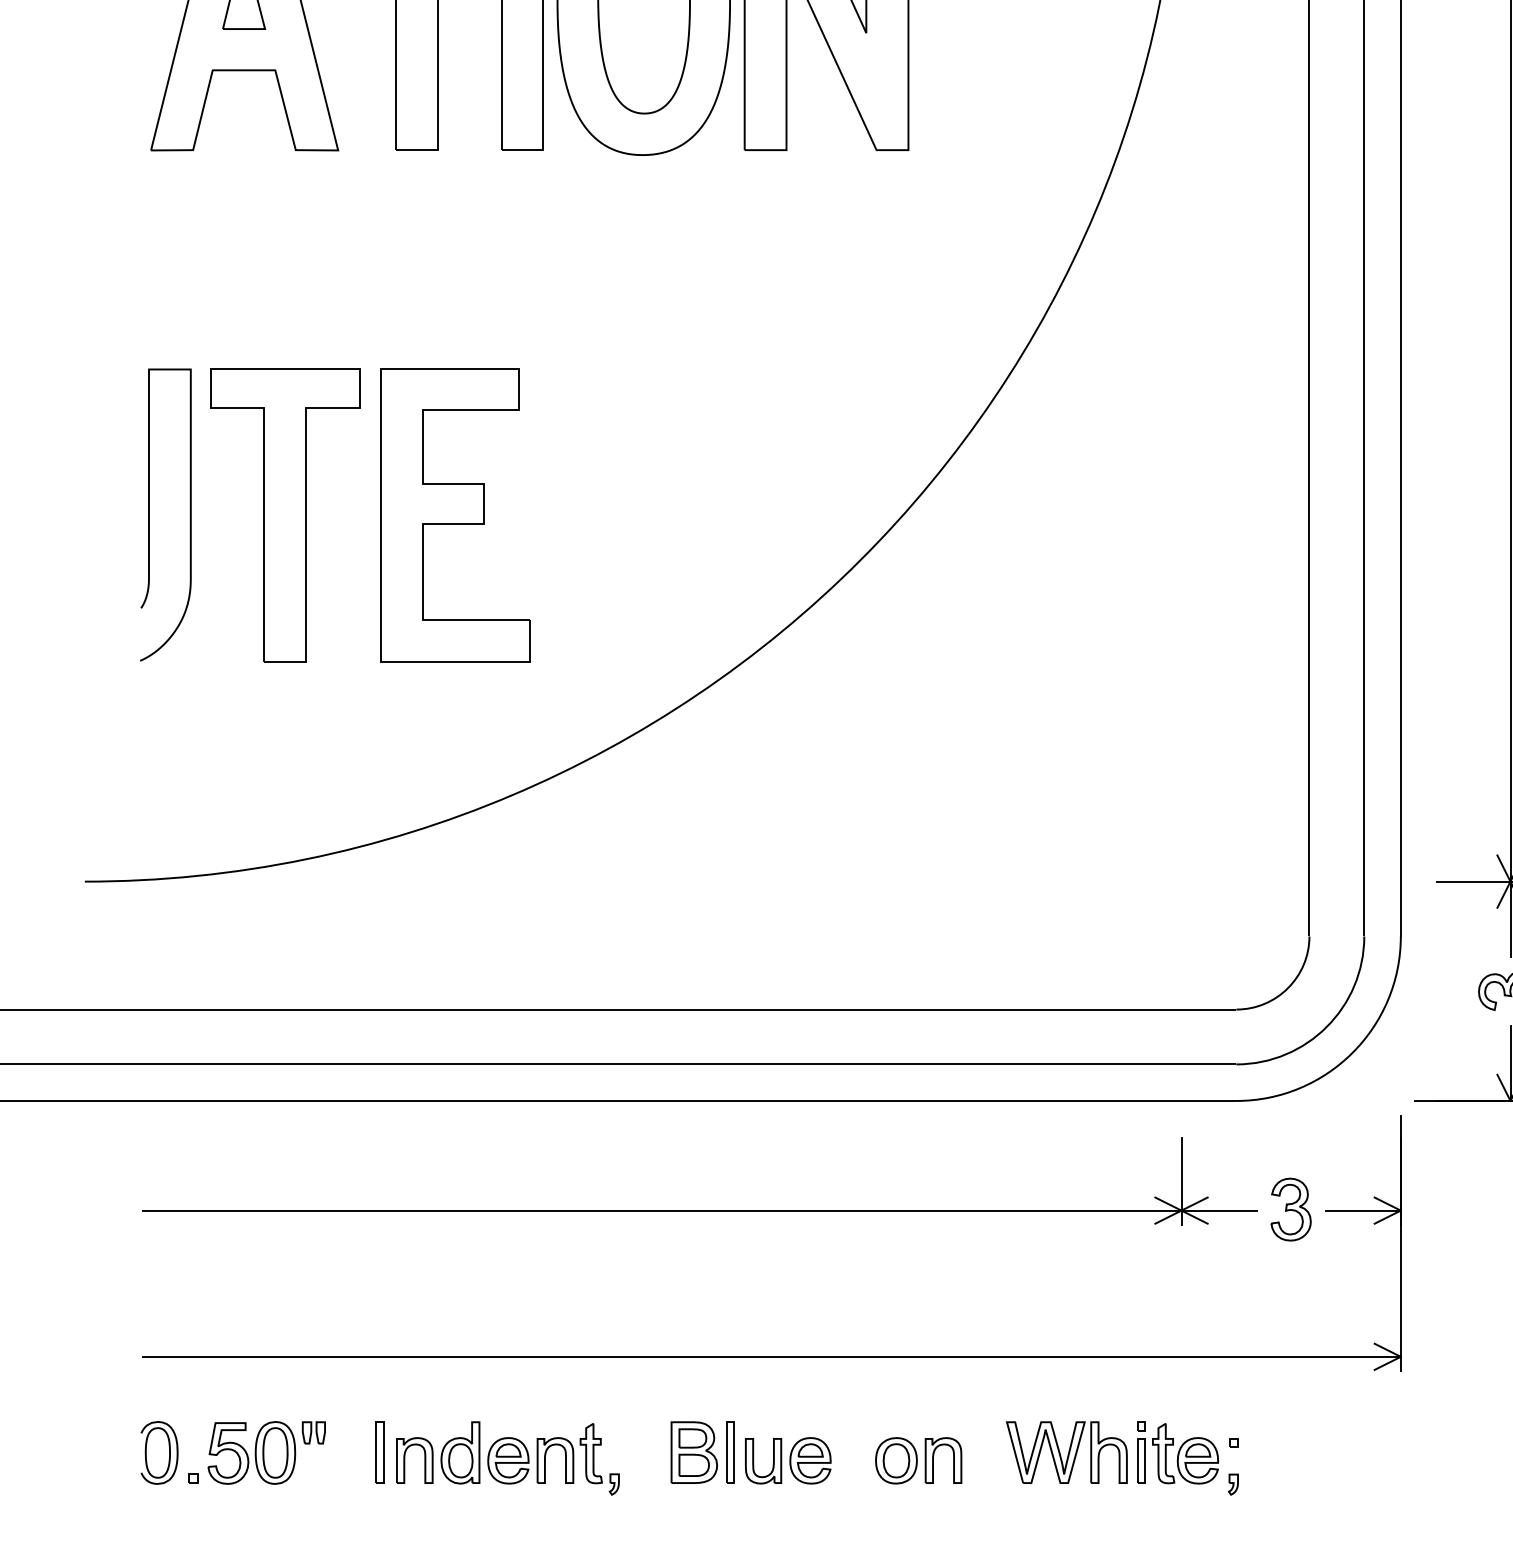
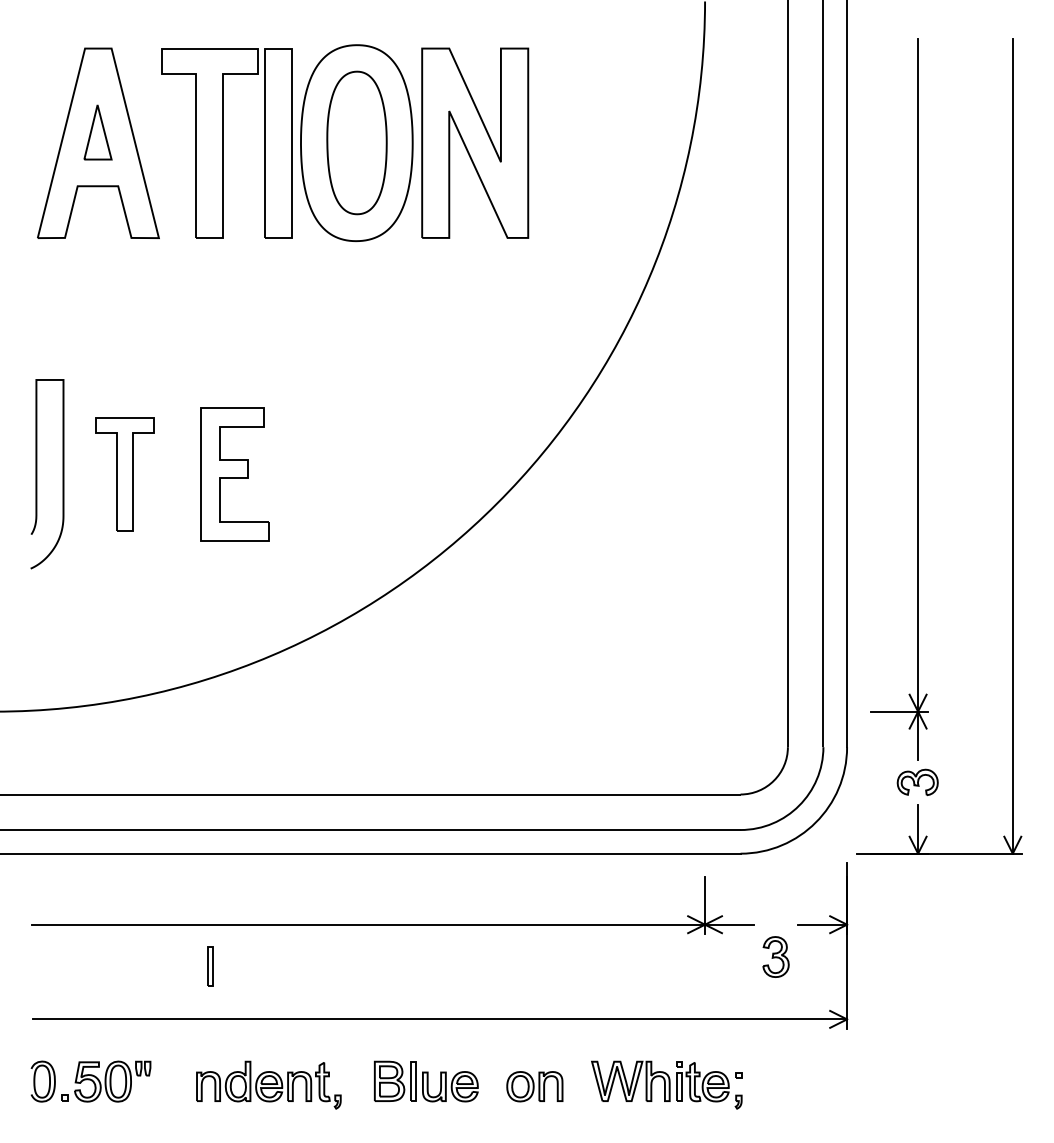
part: (285, 515) -> (124, 474), size x0.6
part: (454, 515) -> (234, 474), size x0.7
part: (1290, 1208) -> (775, 956), moved
part: (379, 1452) -> (210, 966), moved

